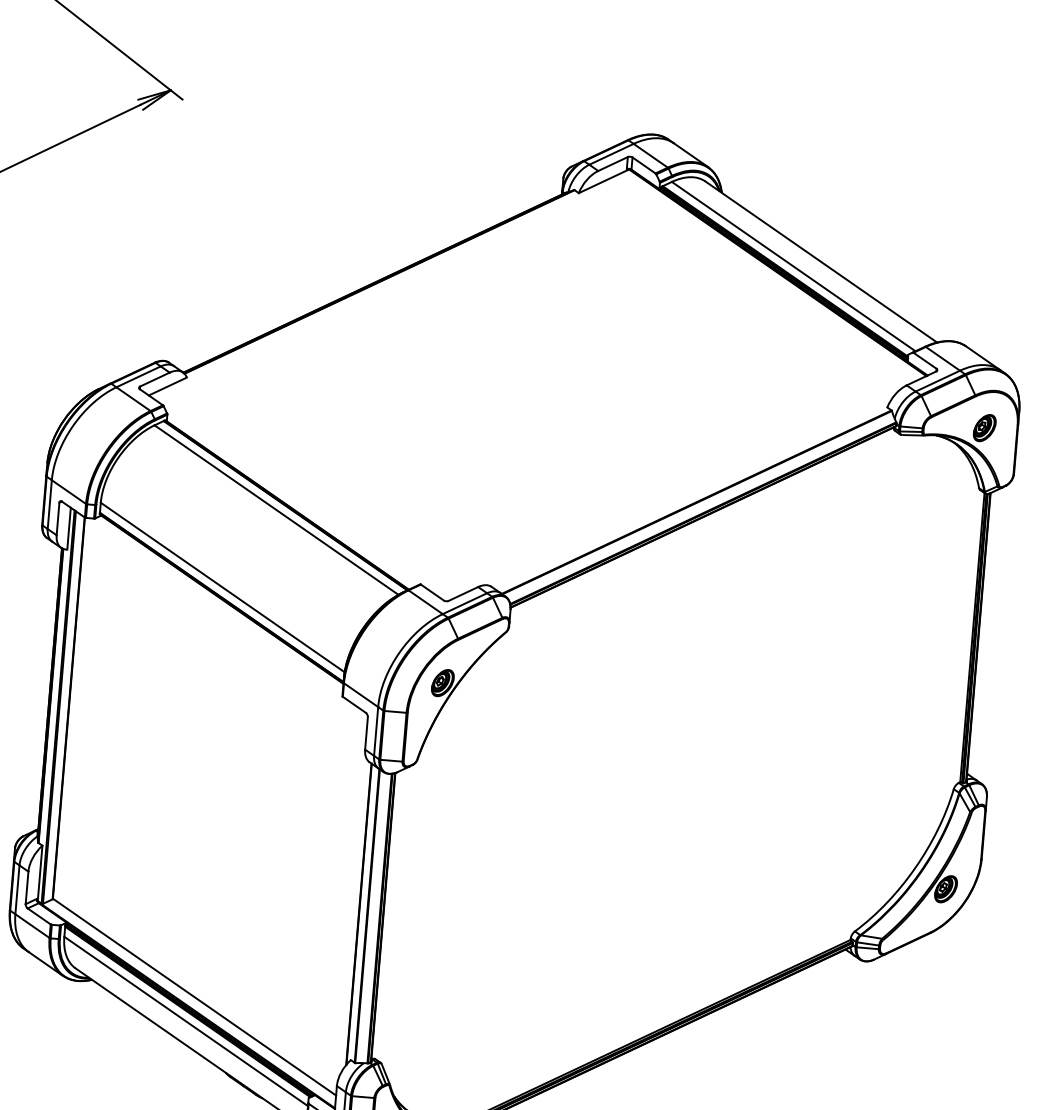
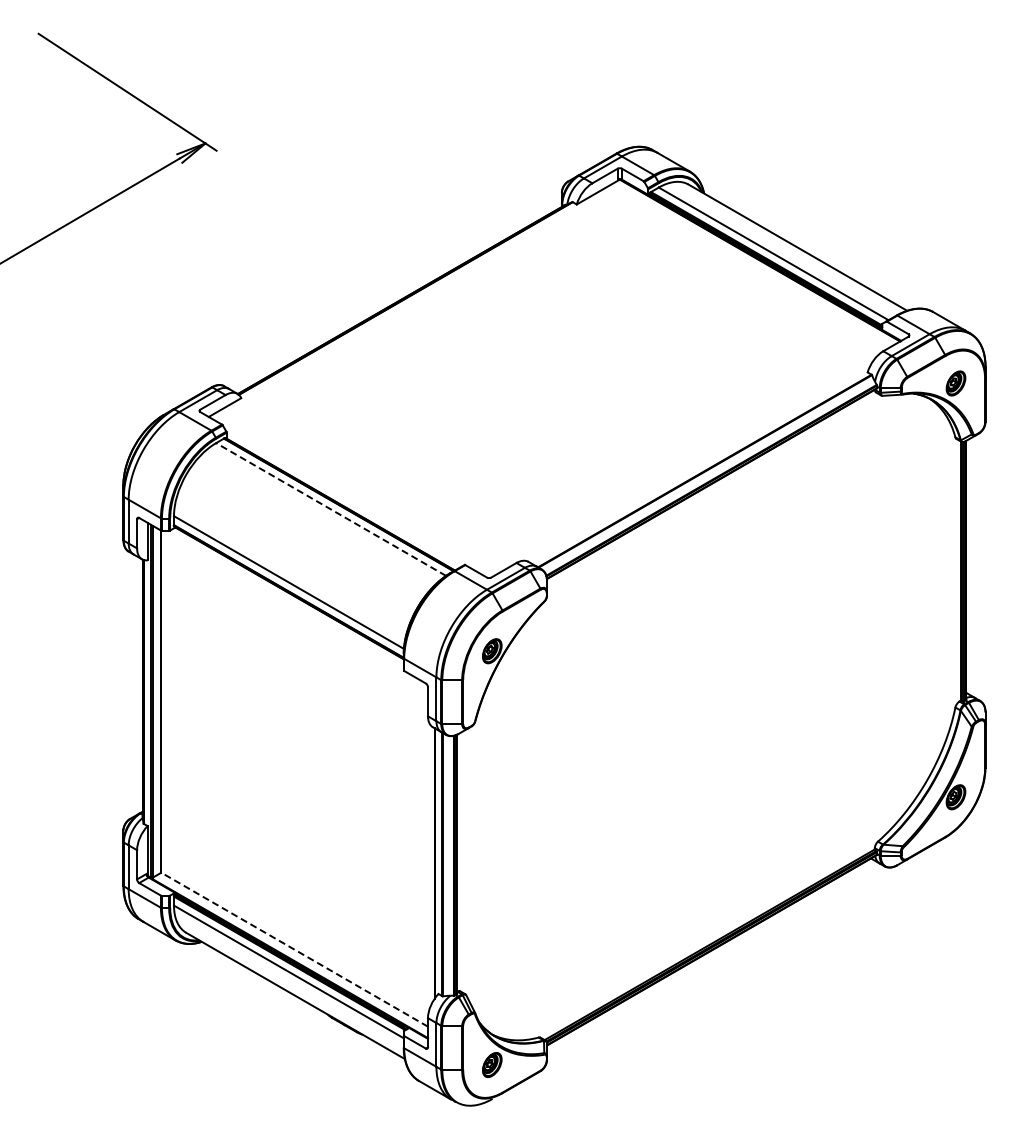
line: (276, 510) -> (331, 509), solid -> dashed
line: (194, 997) -> (294, 949), solid -> dashed

